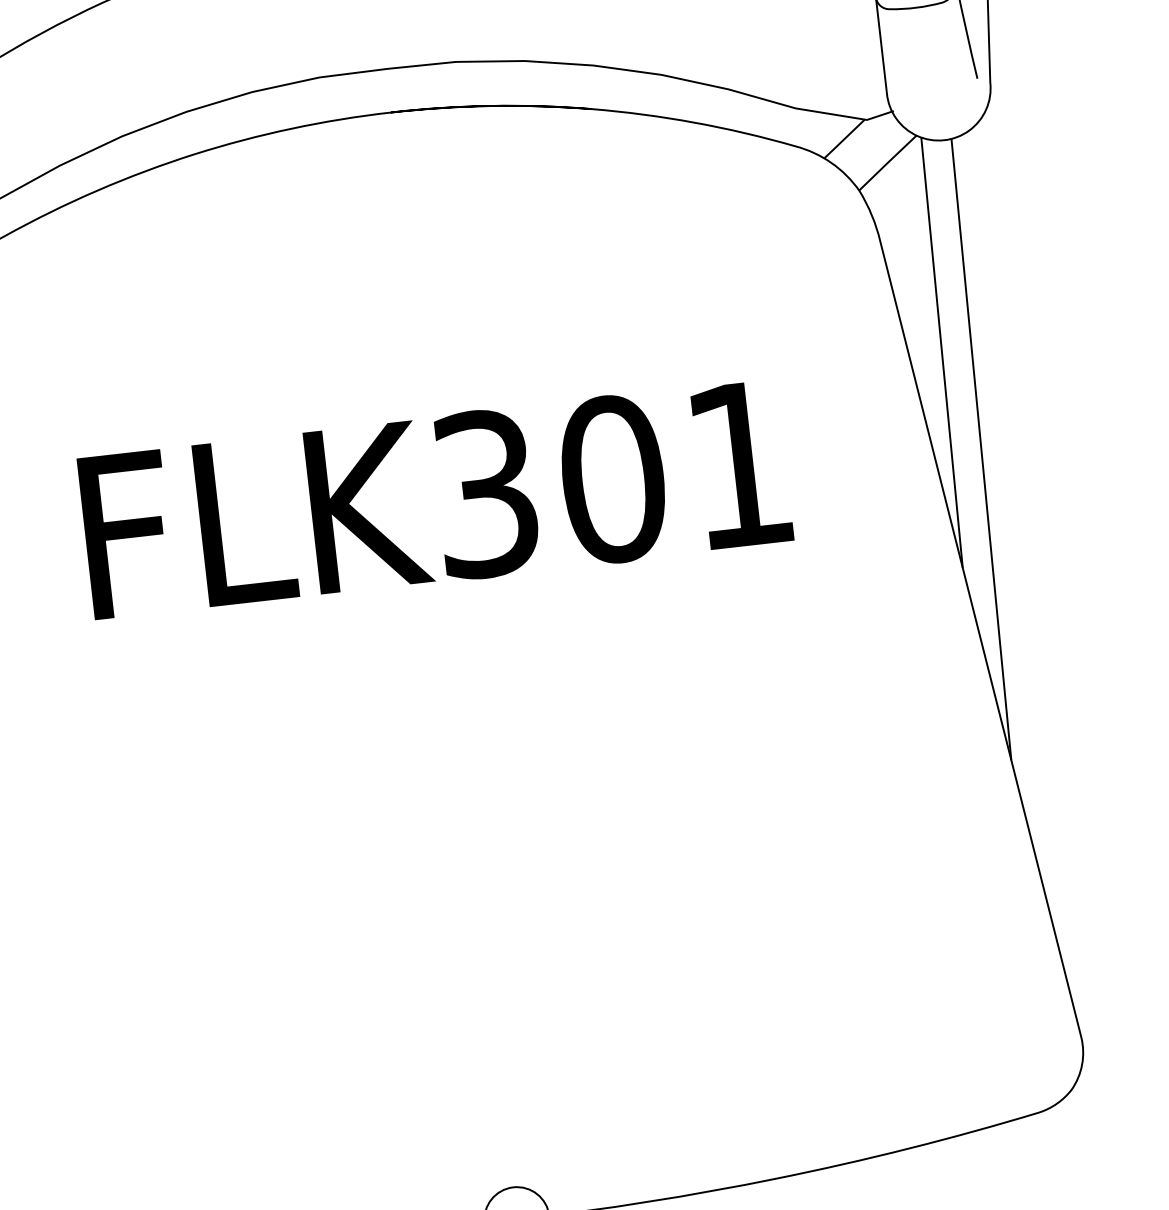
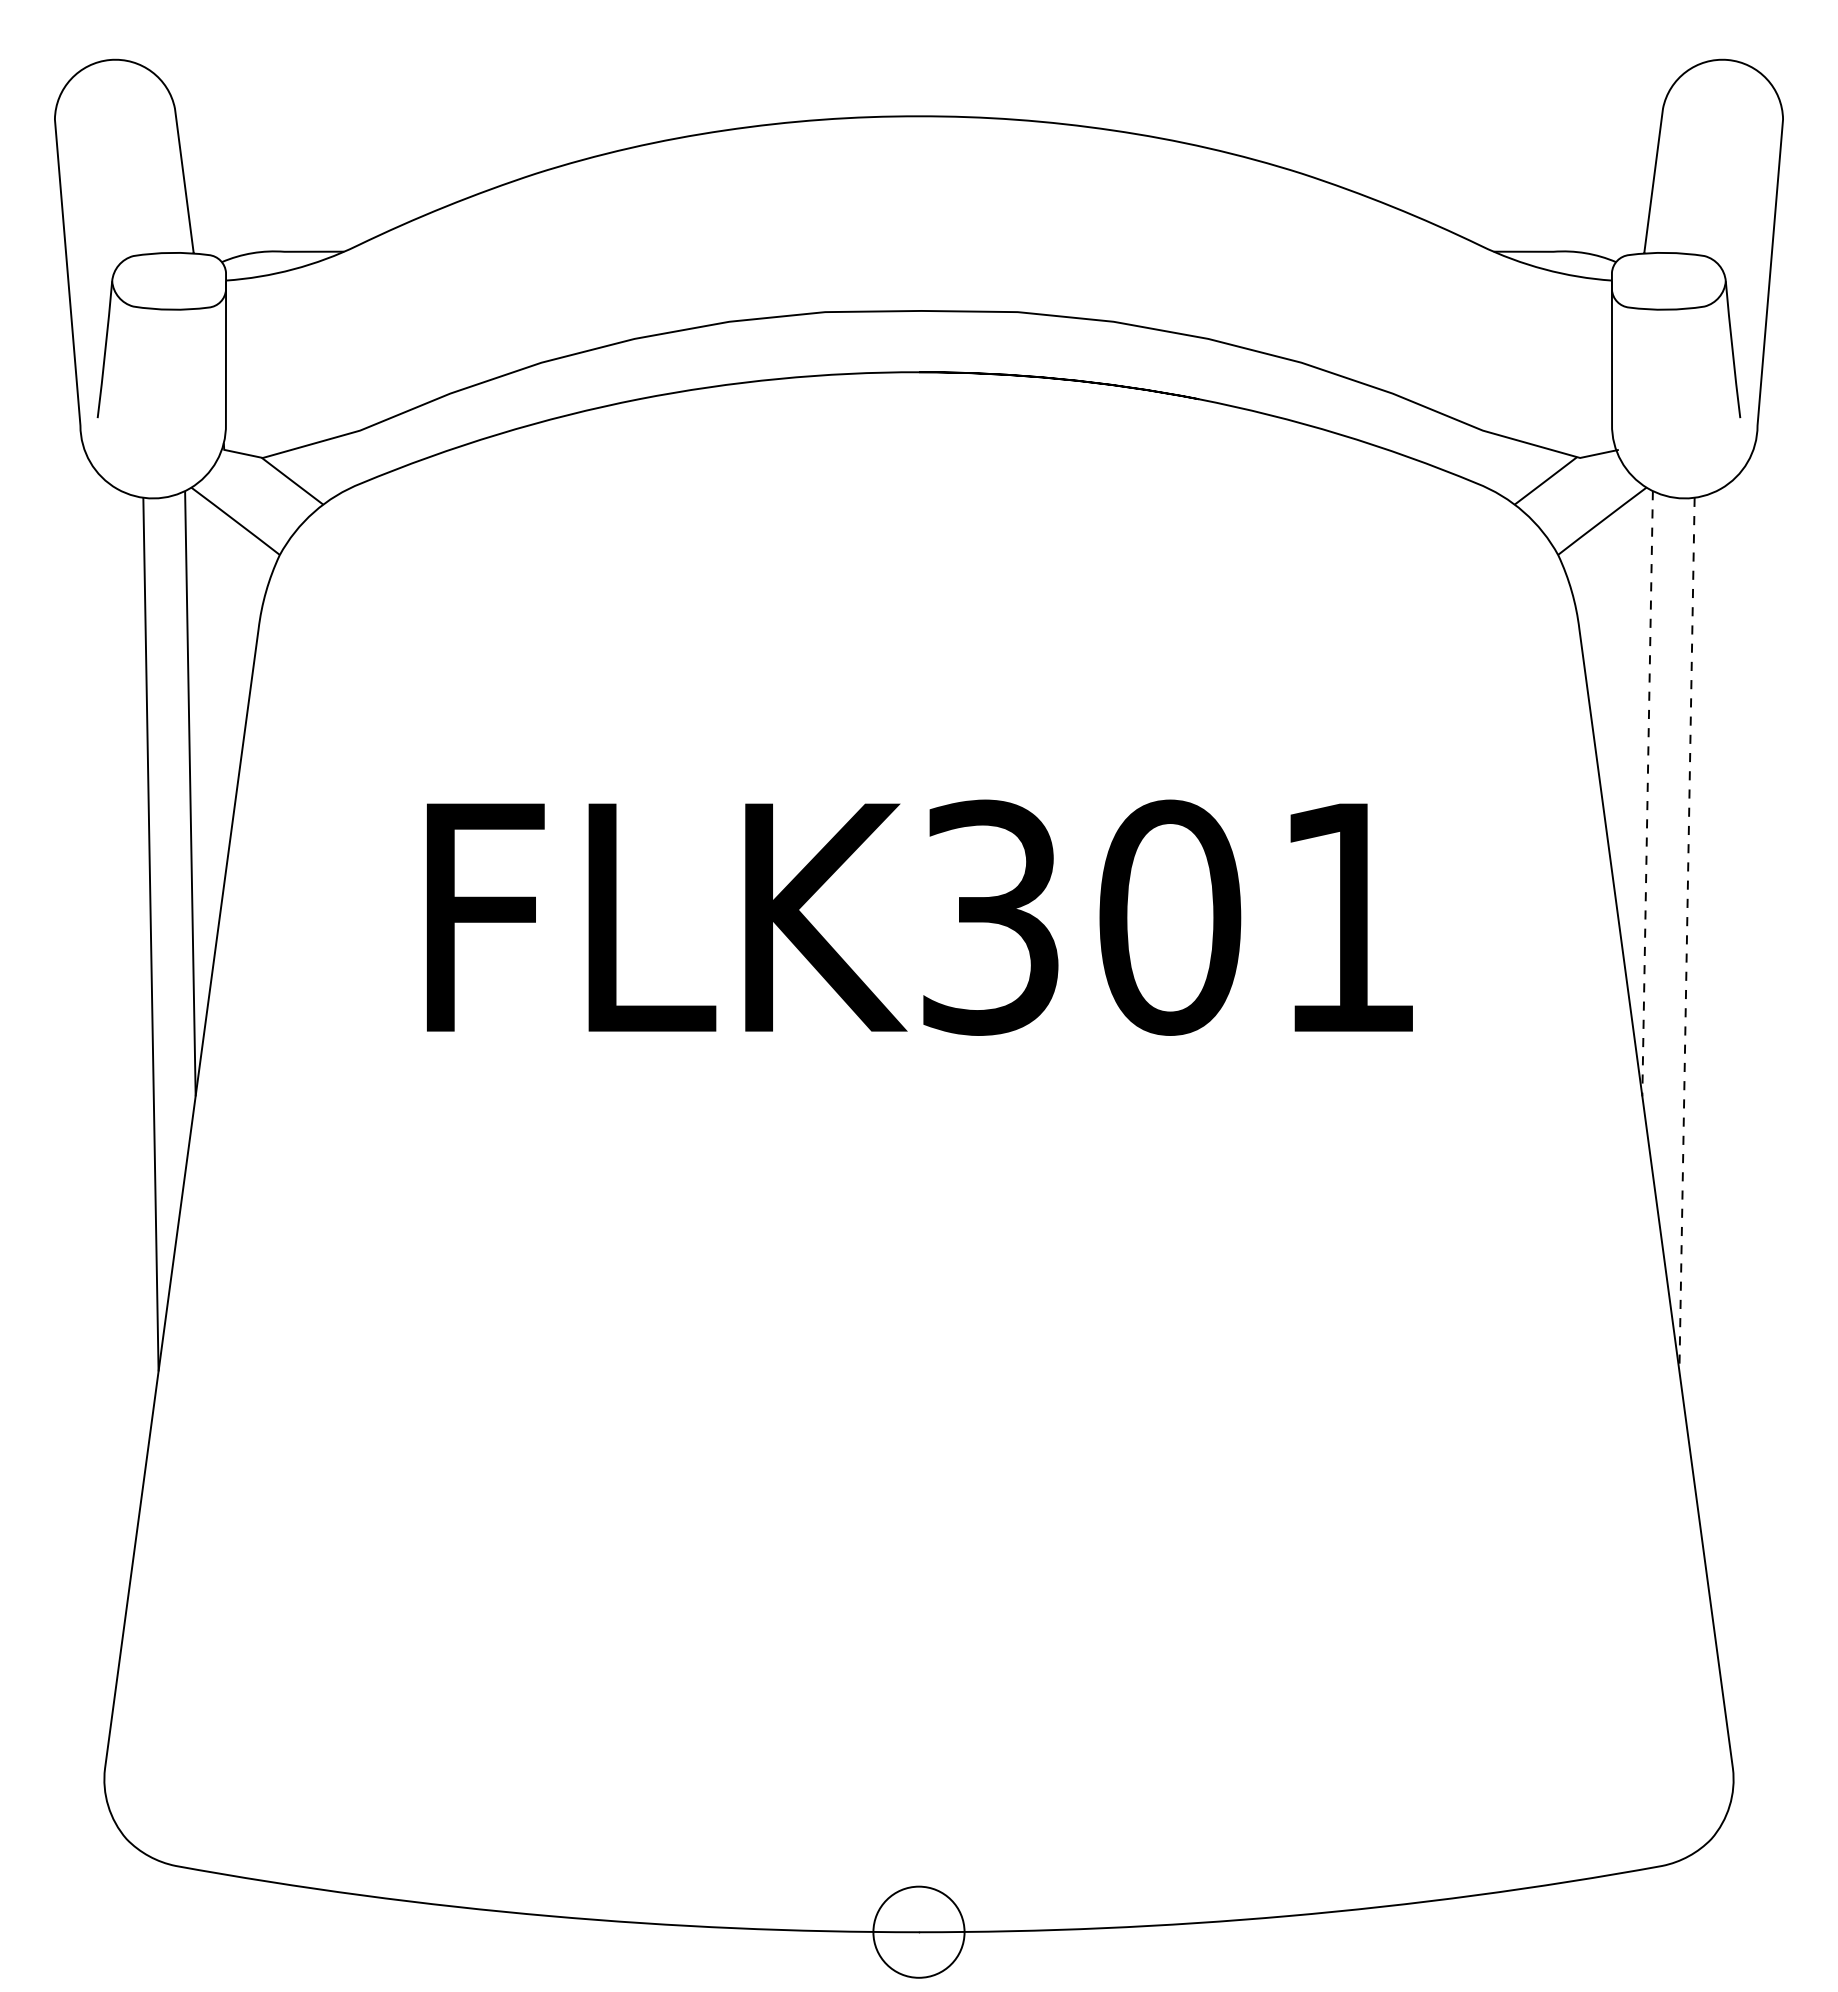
line: (941, 352) -> (1647, 793), solid -> dashed
line: (981, 449) -> (1687, 934), solid -> dashed

